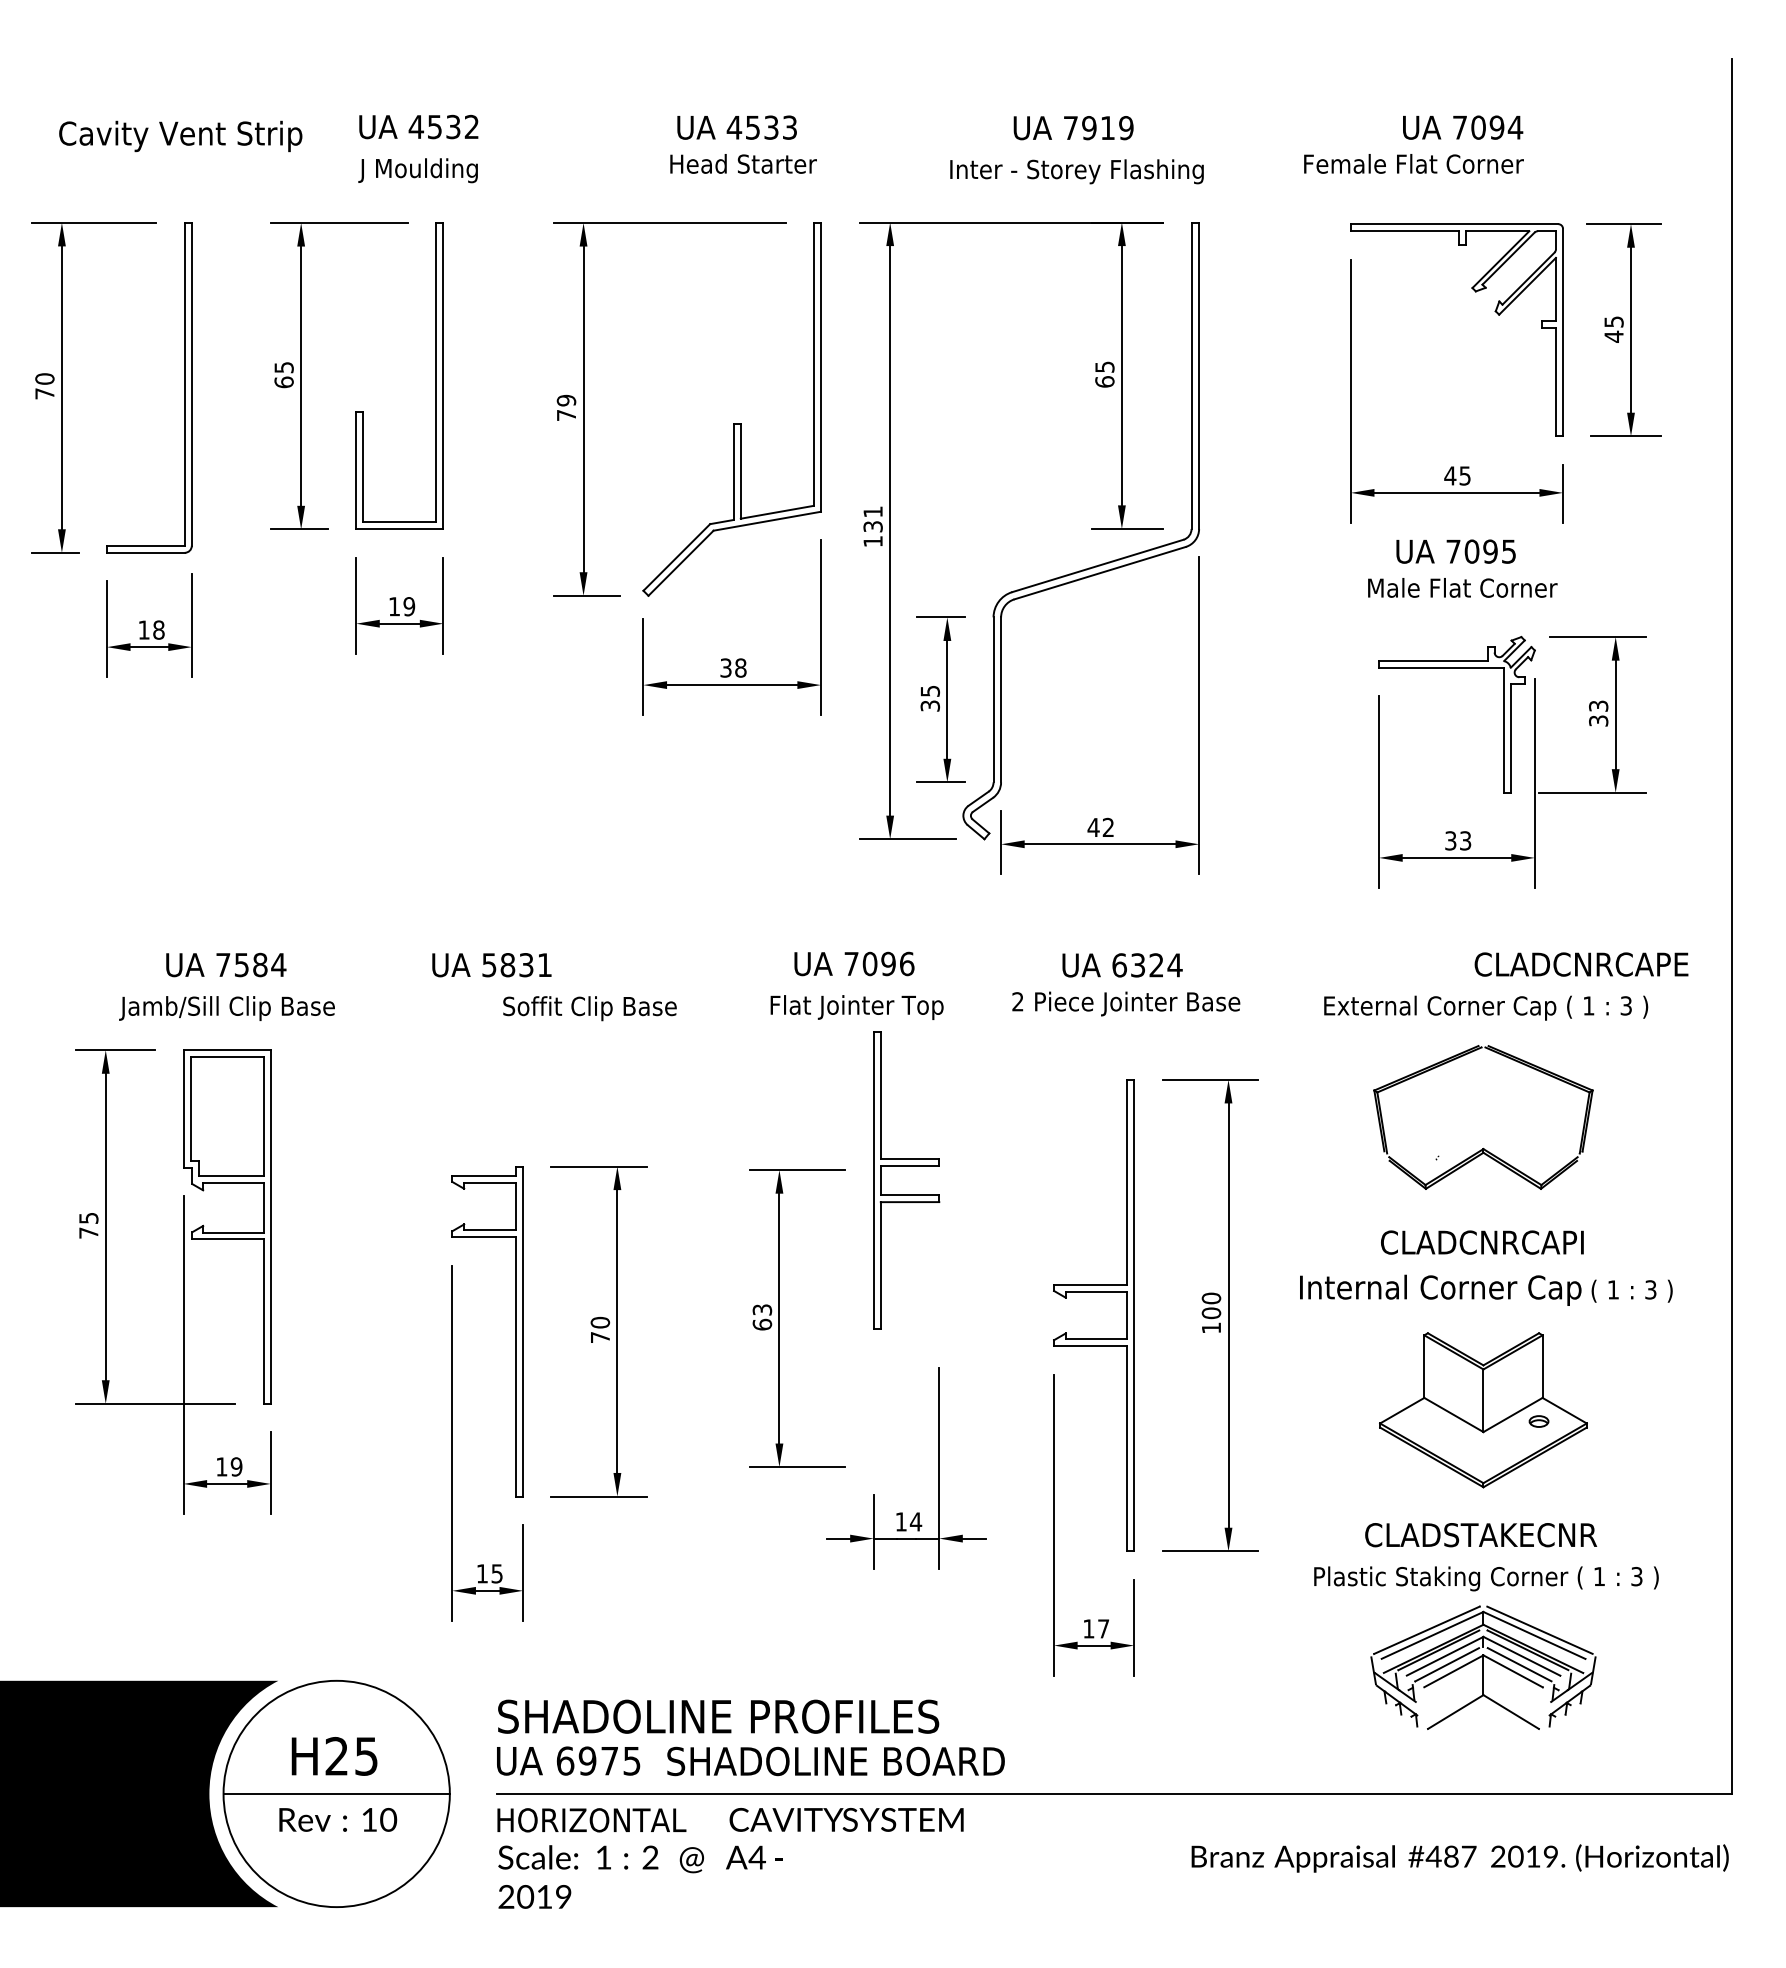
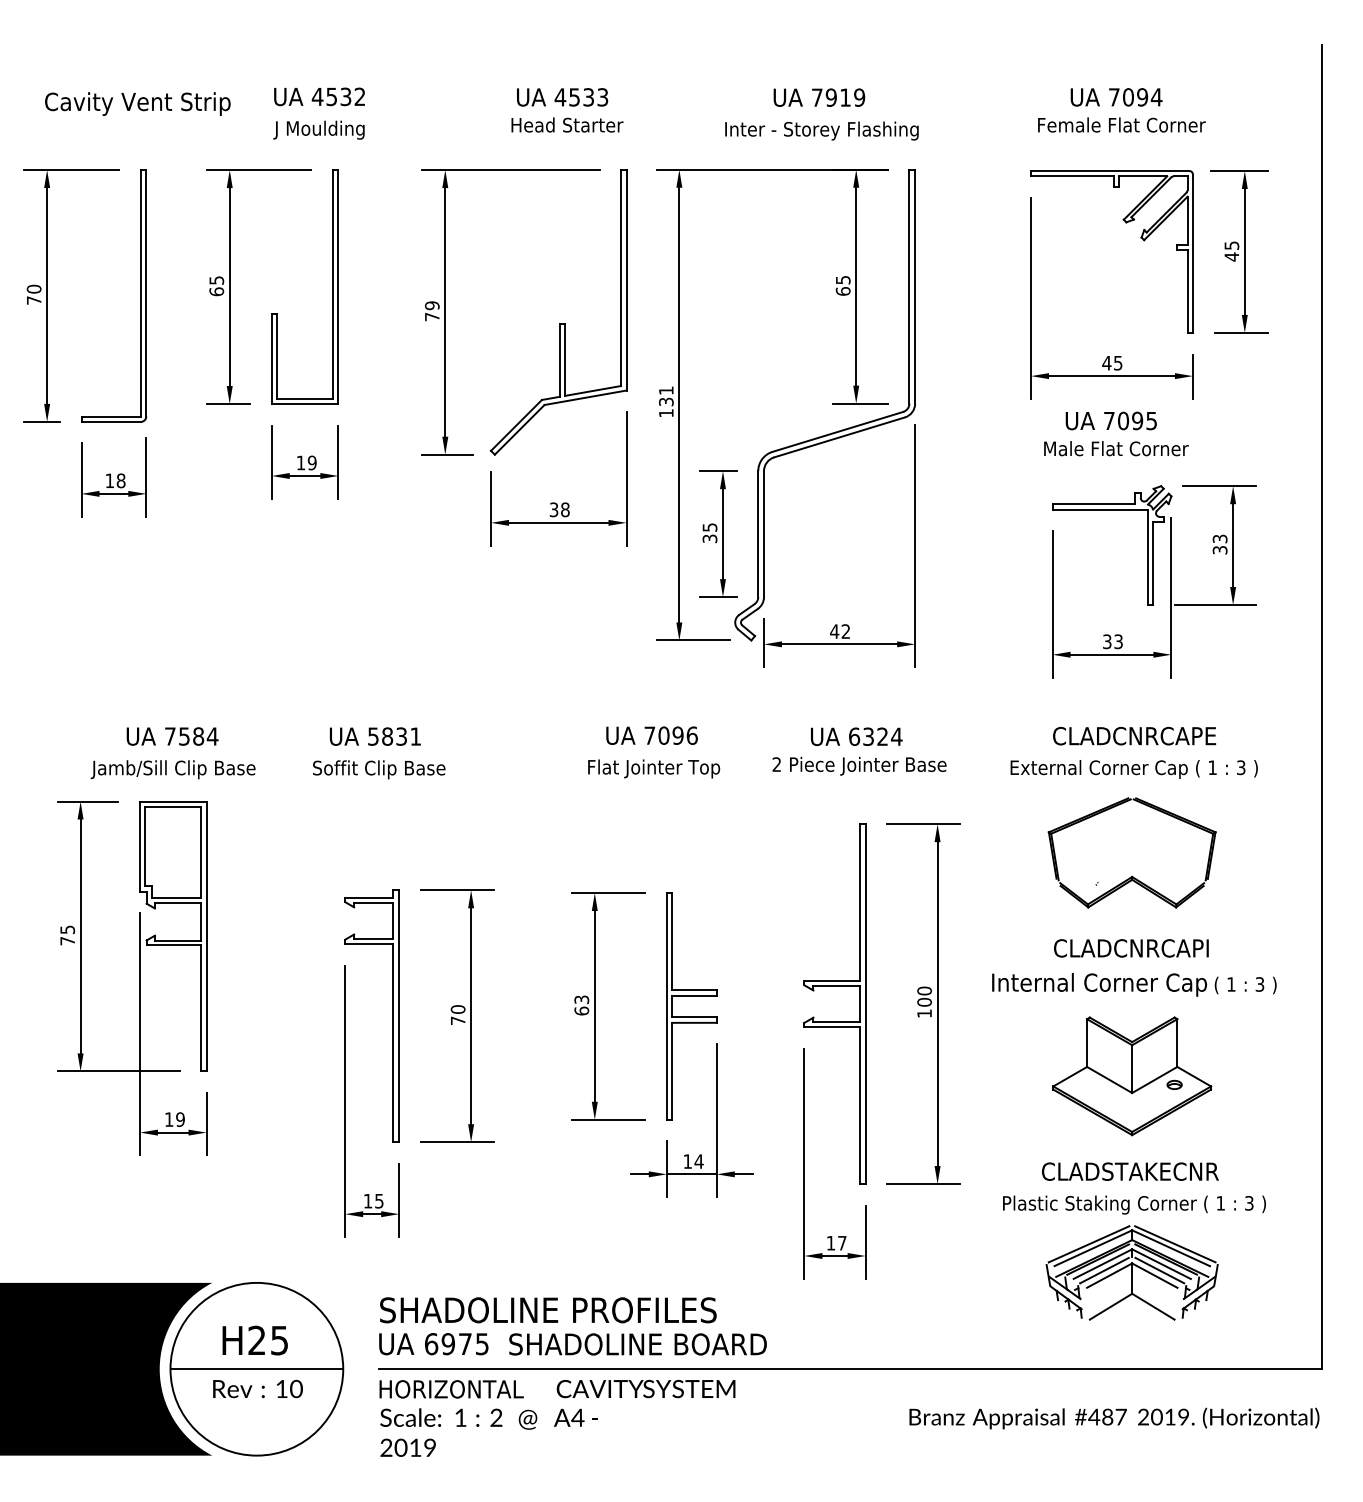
text: (1413, 163) -> (1121, 124), moved
text: (1581, 964) -> (1134, 736), moved
text: (589, 1008) -> (378, 769), moved
part: (906, 1166) -> (691, 995), moved

